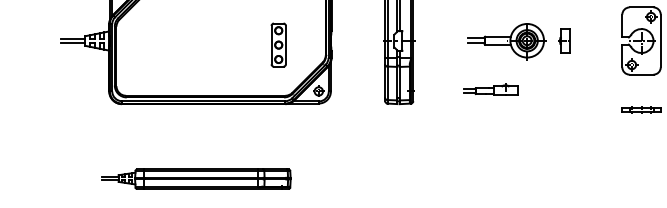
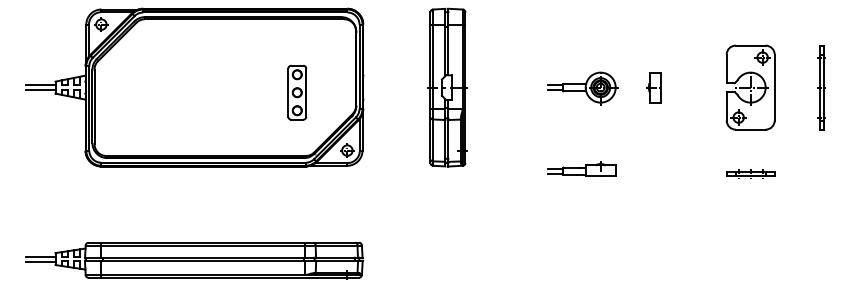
part: (506, 41) -> (582, 88), size x0.71
part: (490, 88) -> (581, 168), moved
part: (196, 179) -> (194, 260), size x1.43

